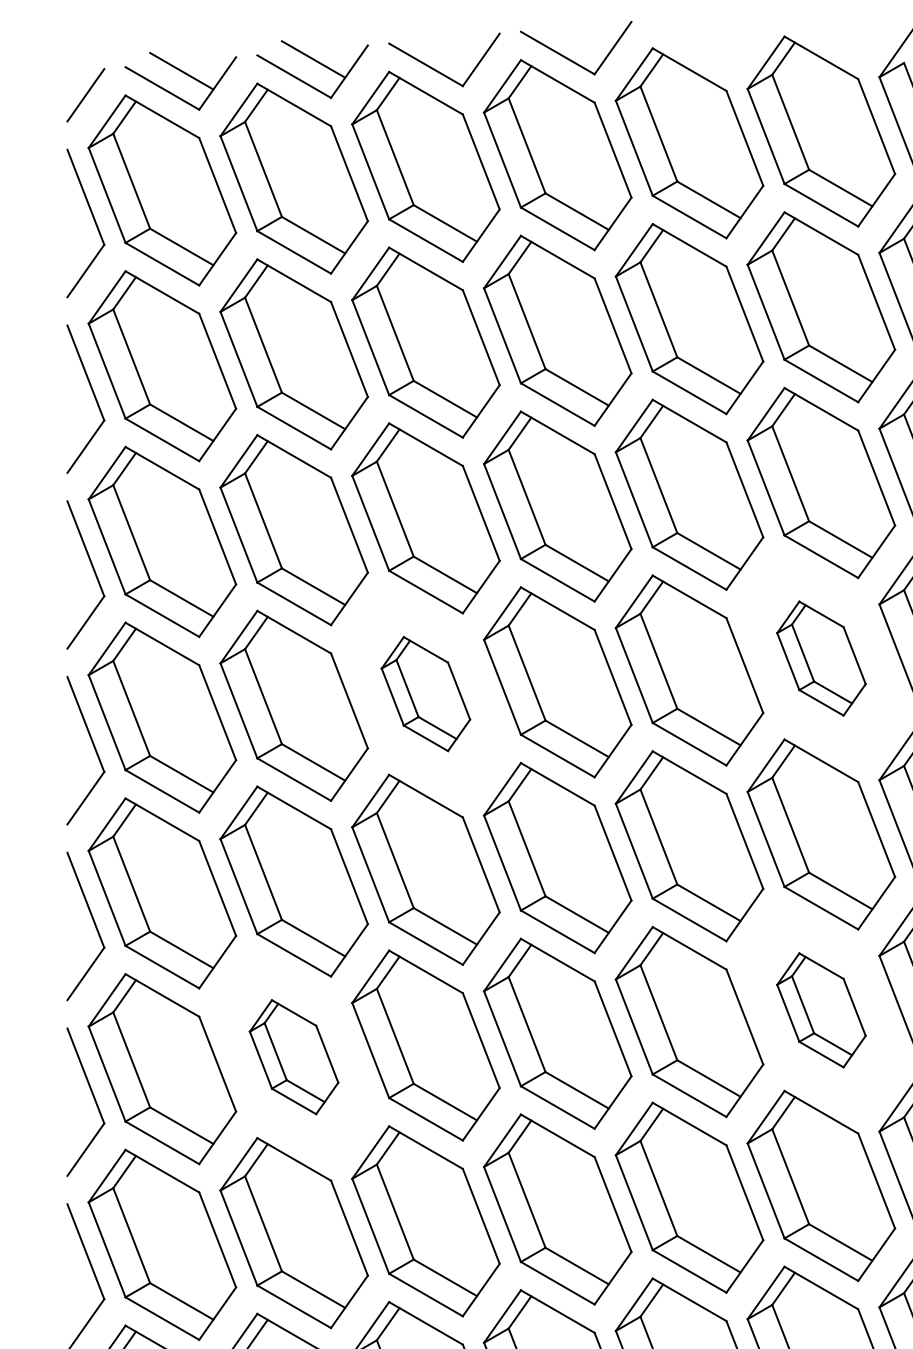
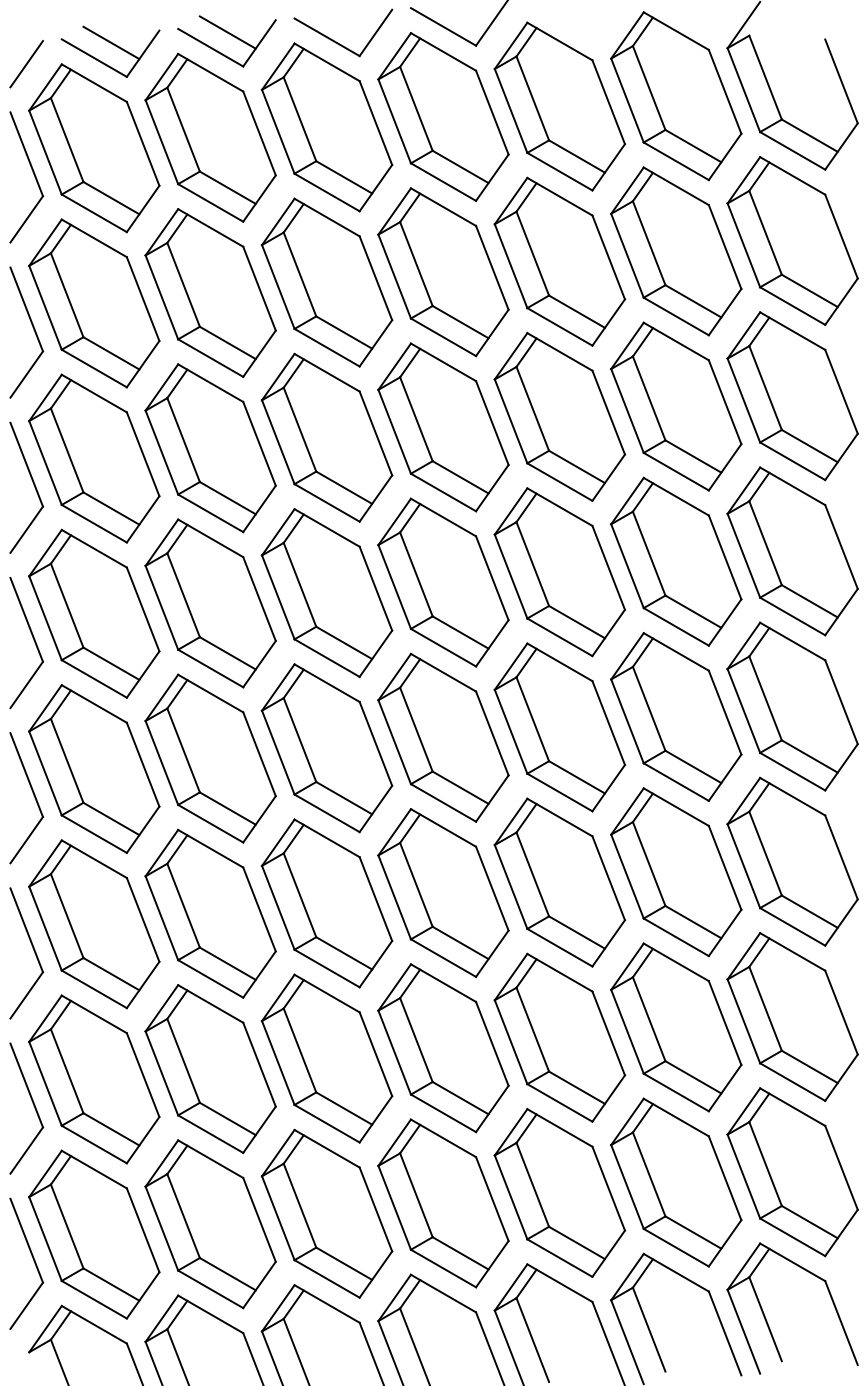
part: (821, 658) -> (676, 561), size x1.67
part: (425, 693) -> (326, 592), size x1.67
part: (821, 1010) -> (676, 872), size x1.67
part: (293, 1056) -> (210, 913), size x1.67

